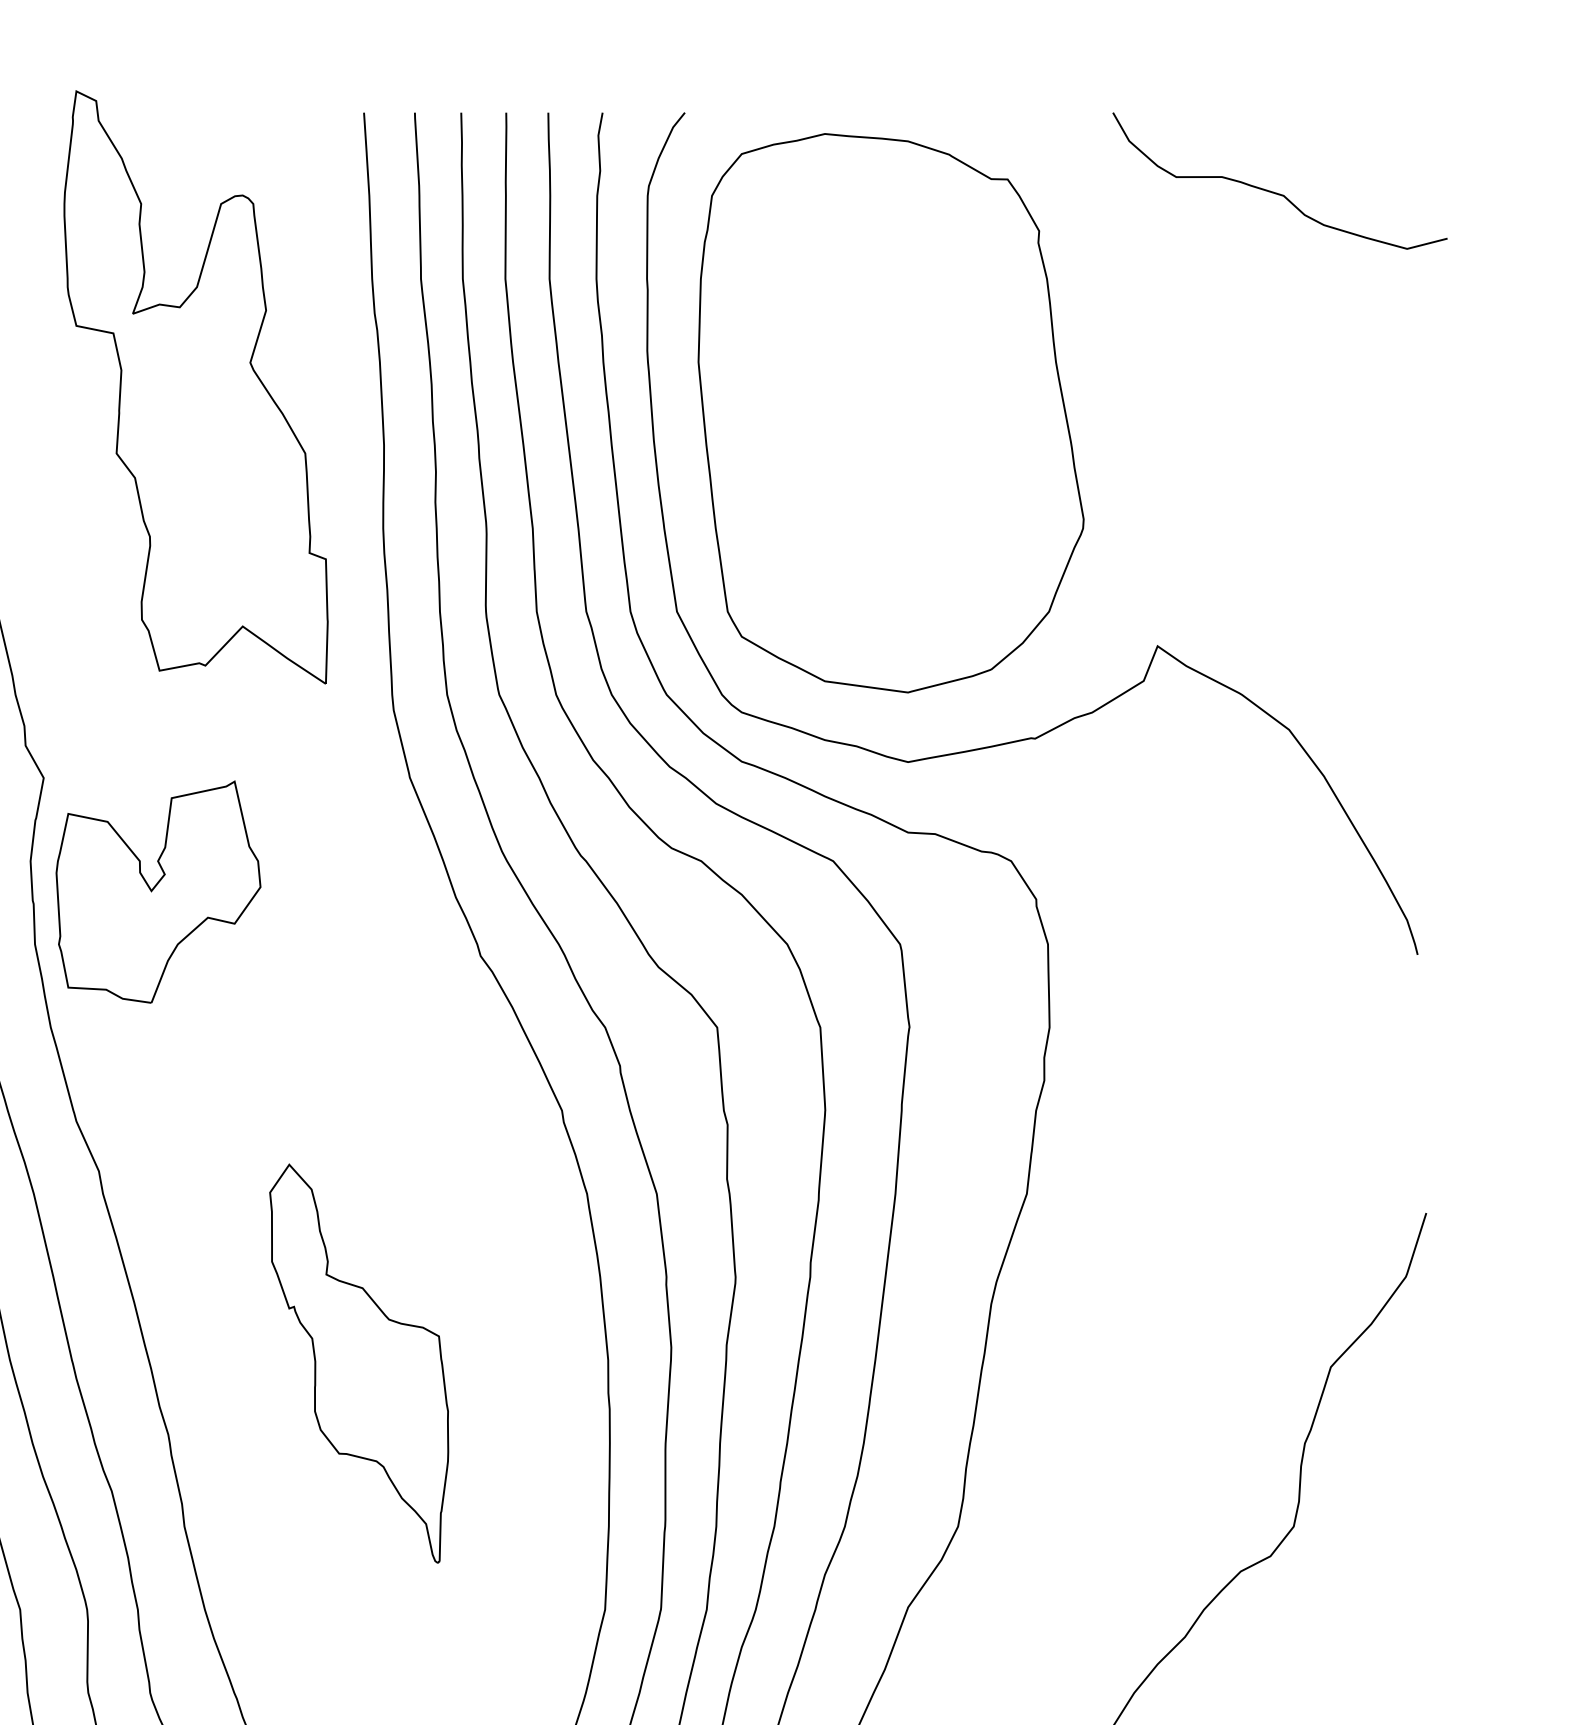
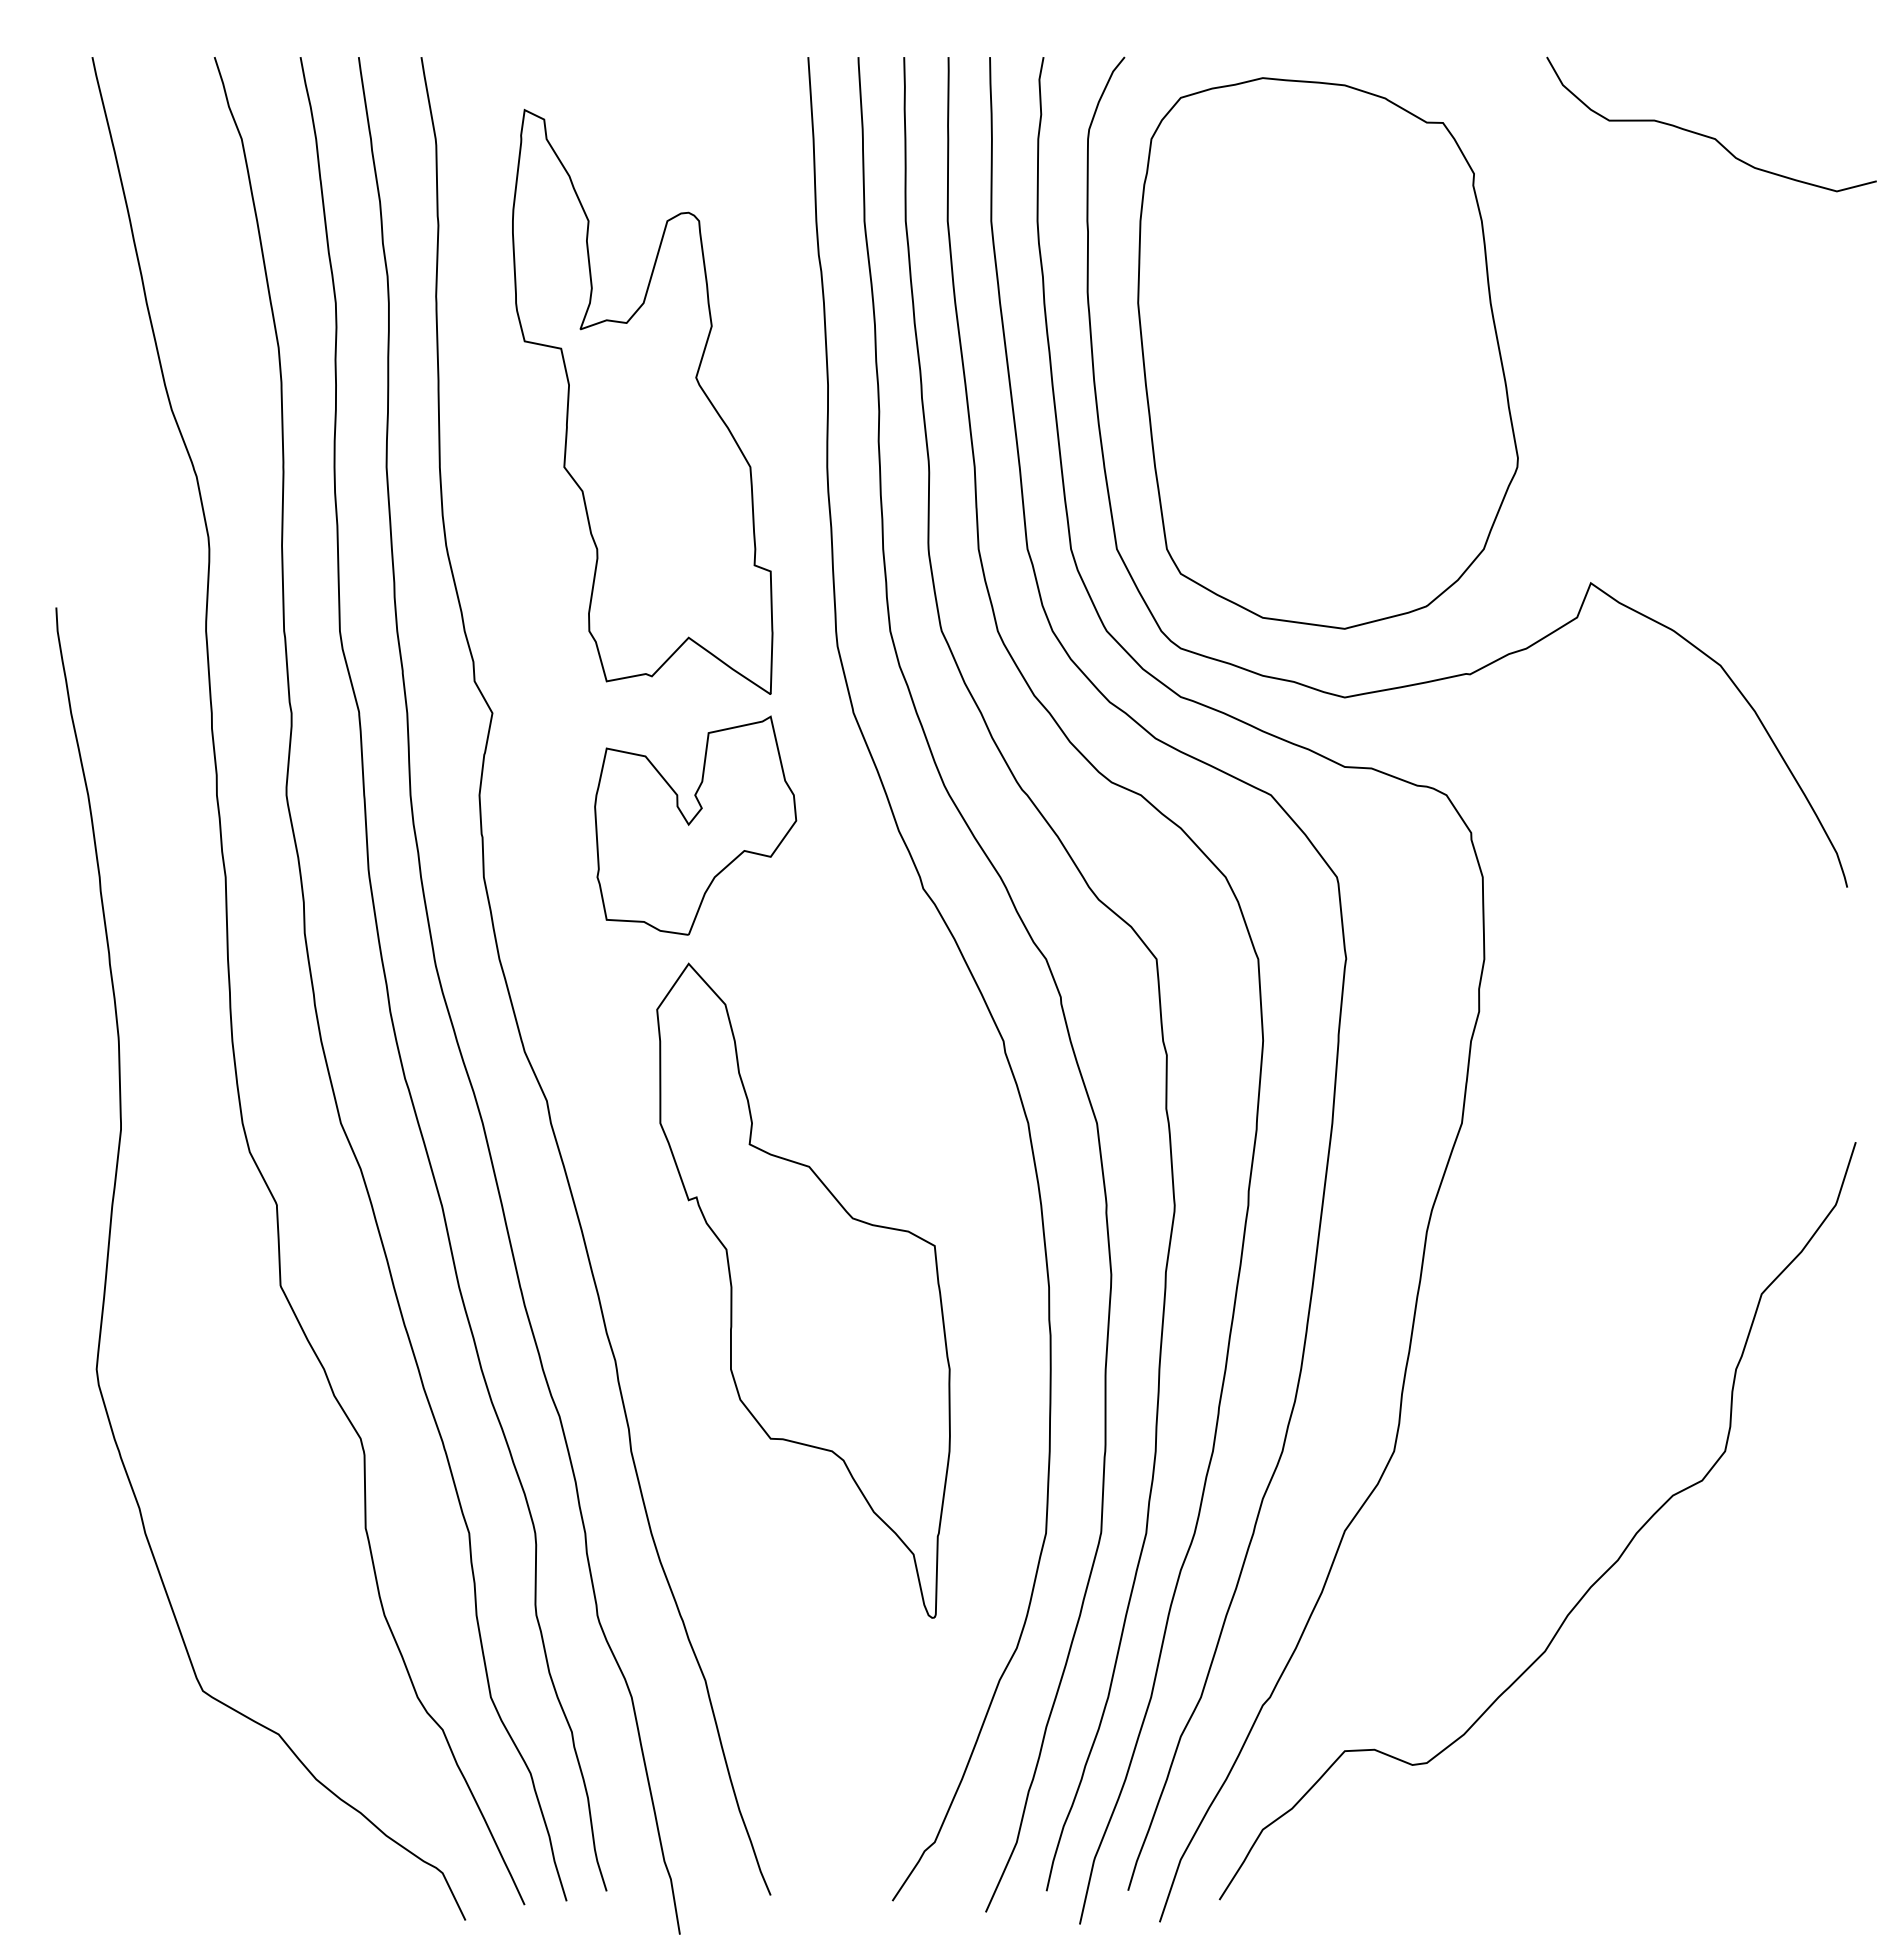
part: (195, 386) -> (642, 401), moved
part: (158, 891) -> (695, 825), moved
part: (359, 1363) -> (803, 1290), size x1.67

